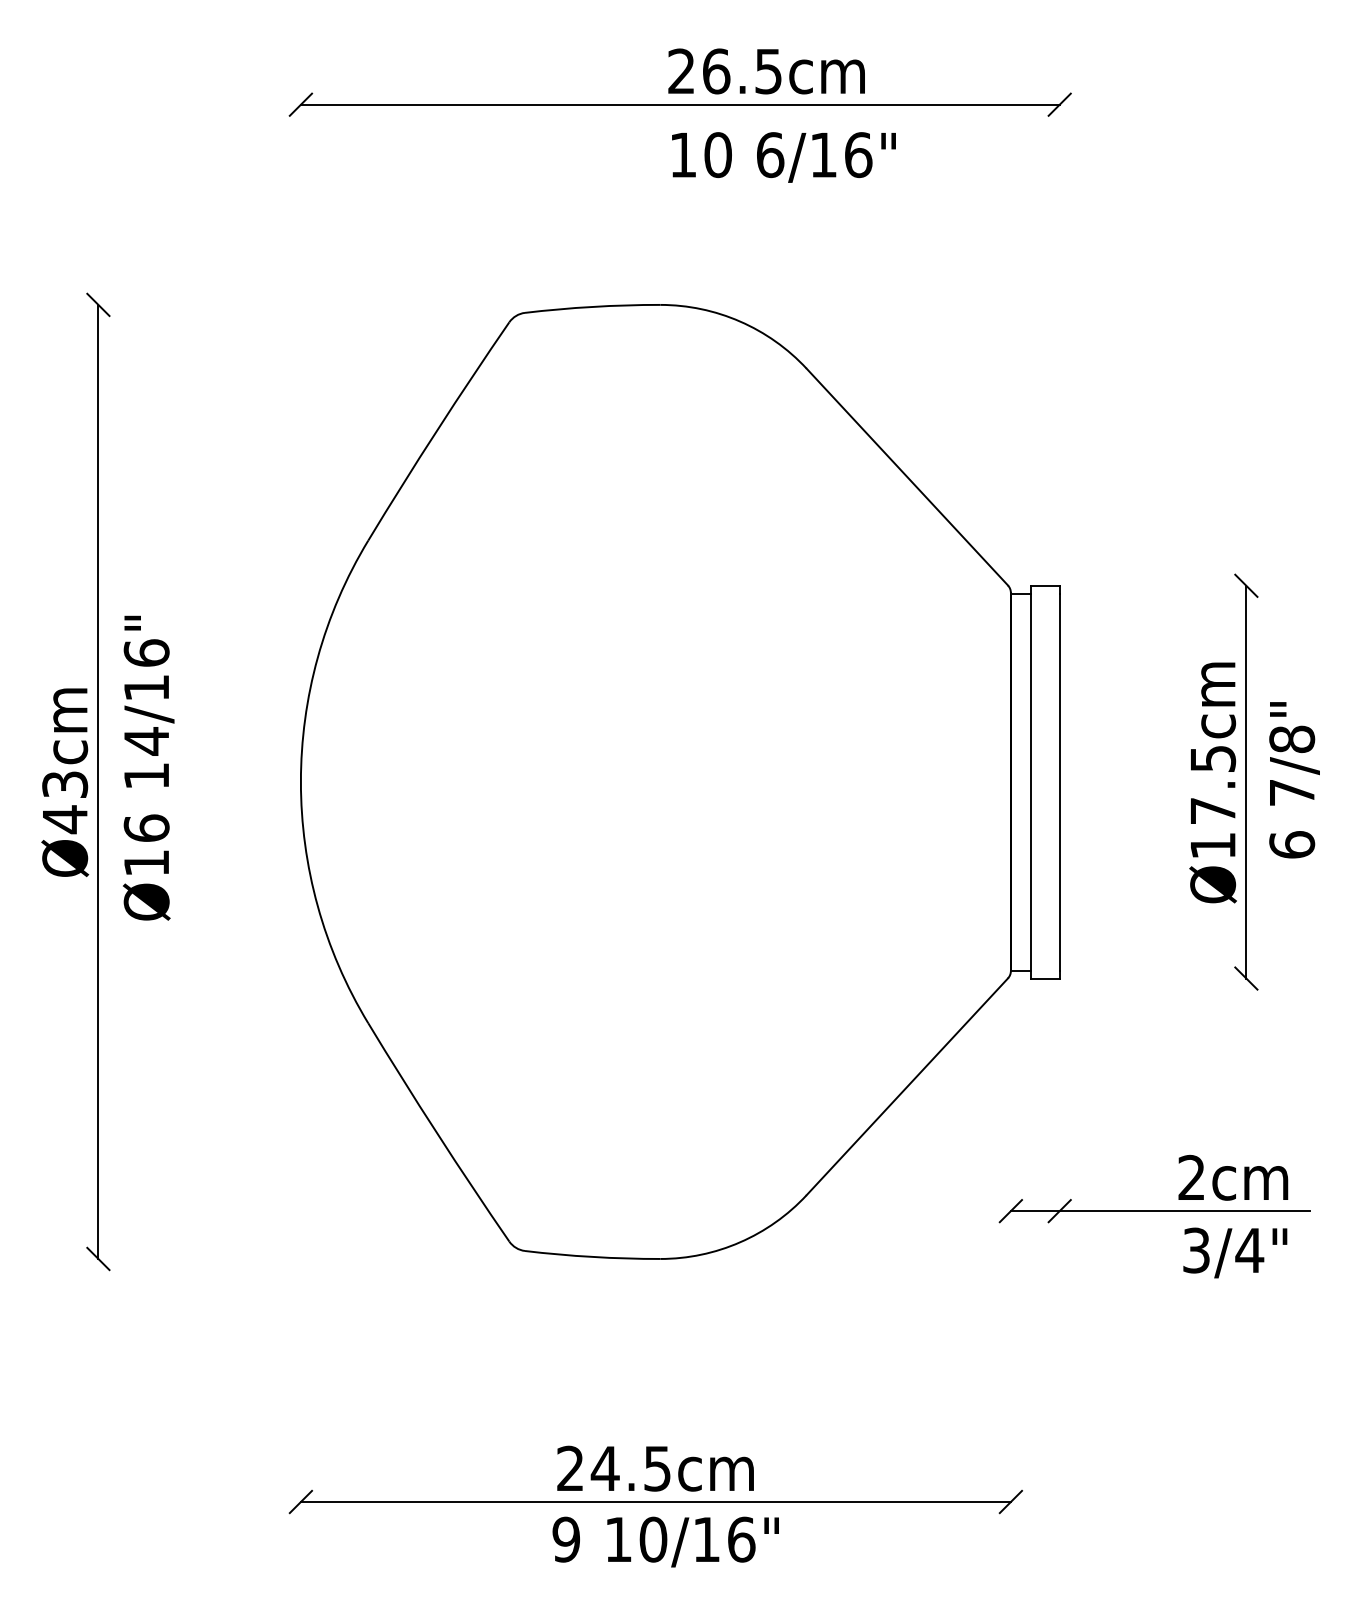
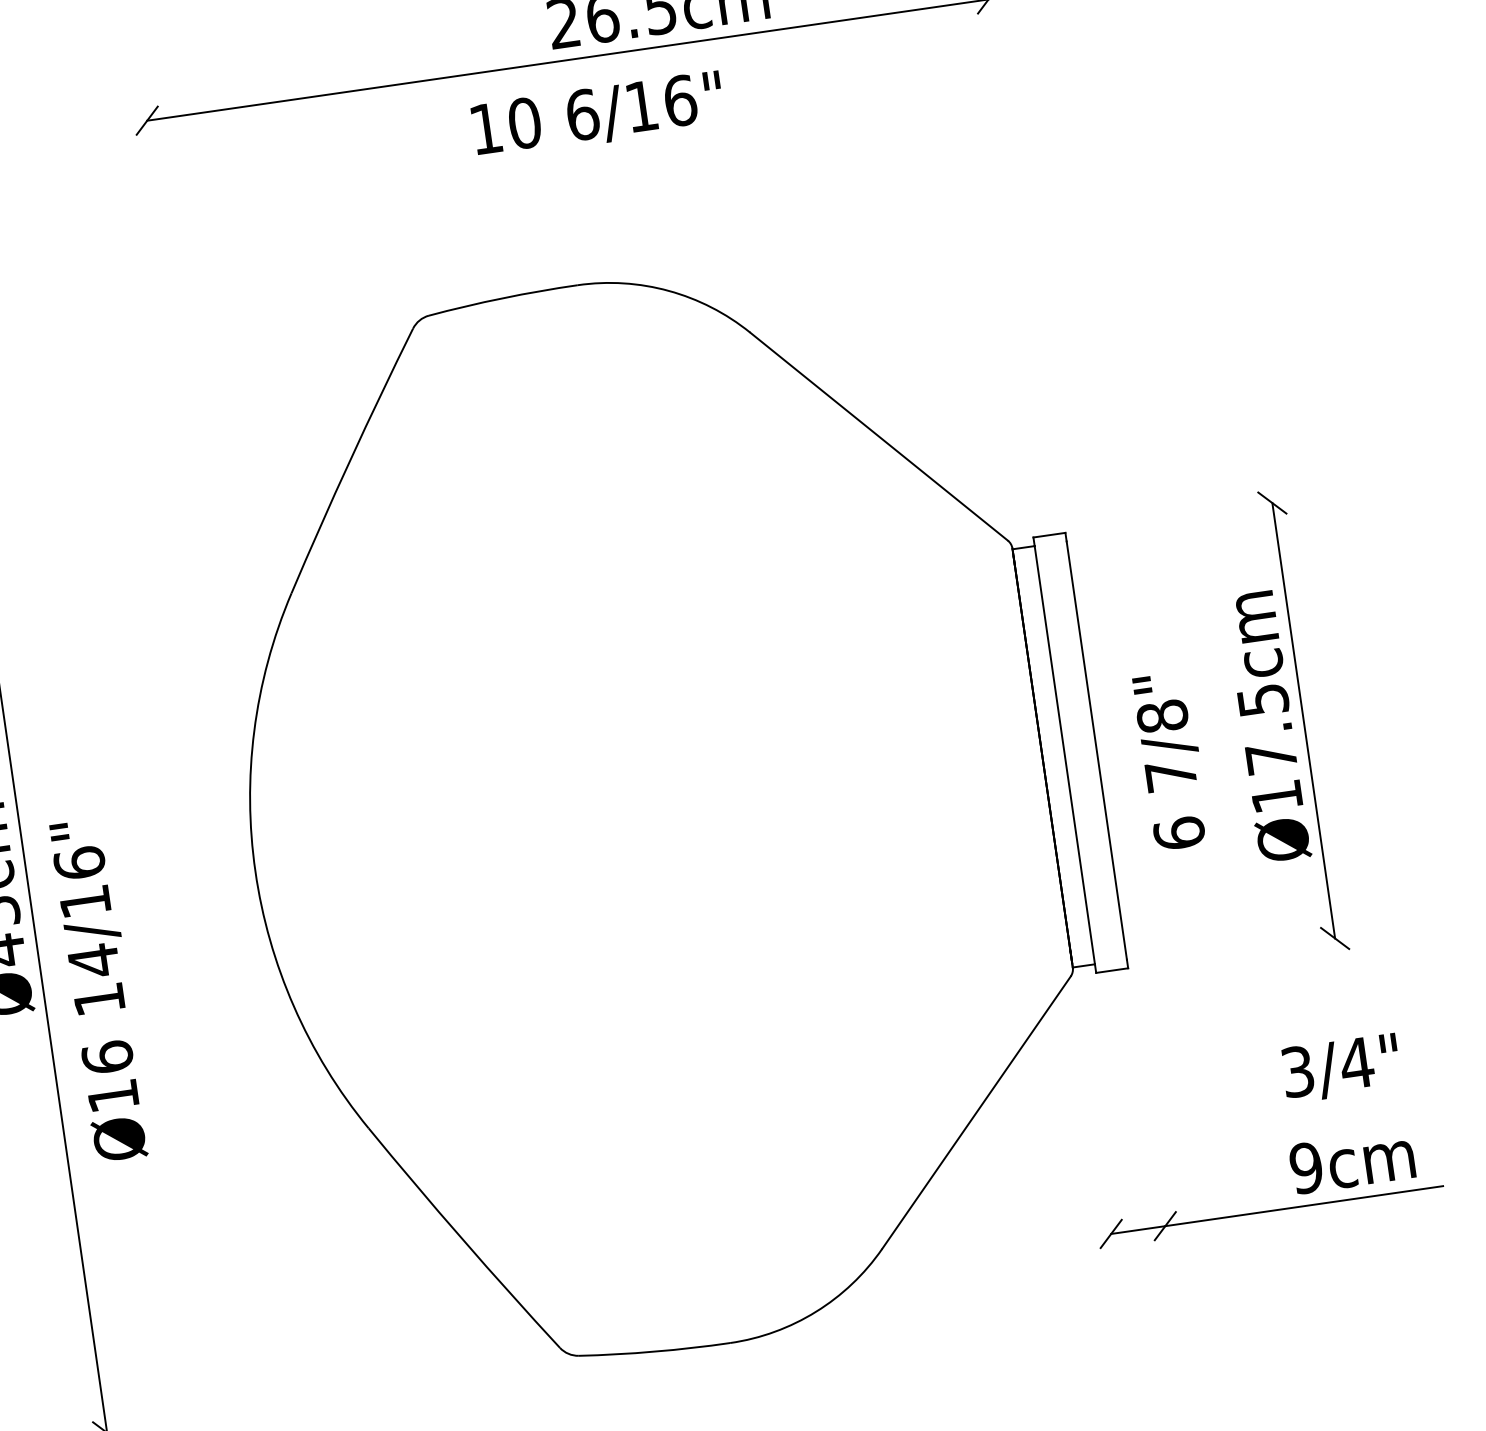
text: (783, 157) -> (597, 115), moved
text: (148, 767) -> (99, 989), moved
text: (1294, 780) -> (1171, 761), moved
text: (1191, 1177) -> (1306, 1167), 2cm -> 9cm
text: (1235, 1252) -> (1341, 1067), moved

